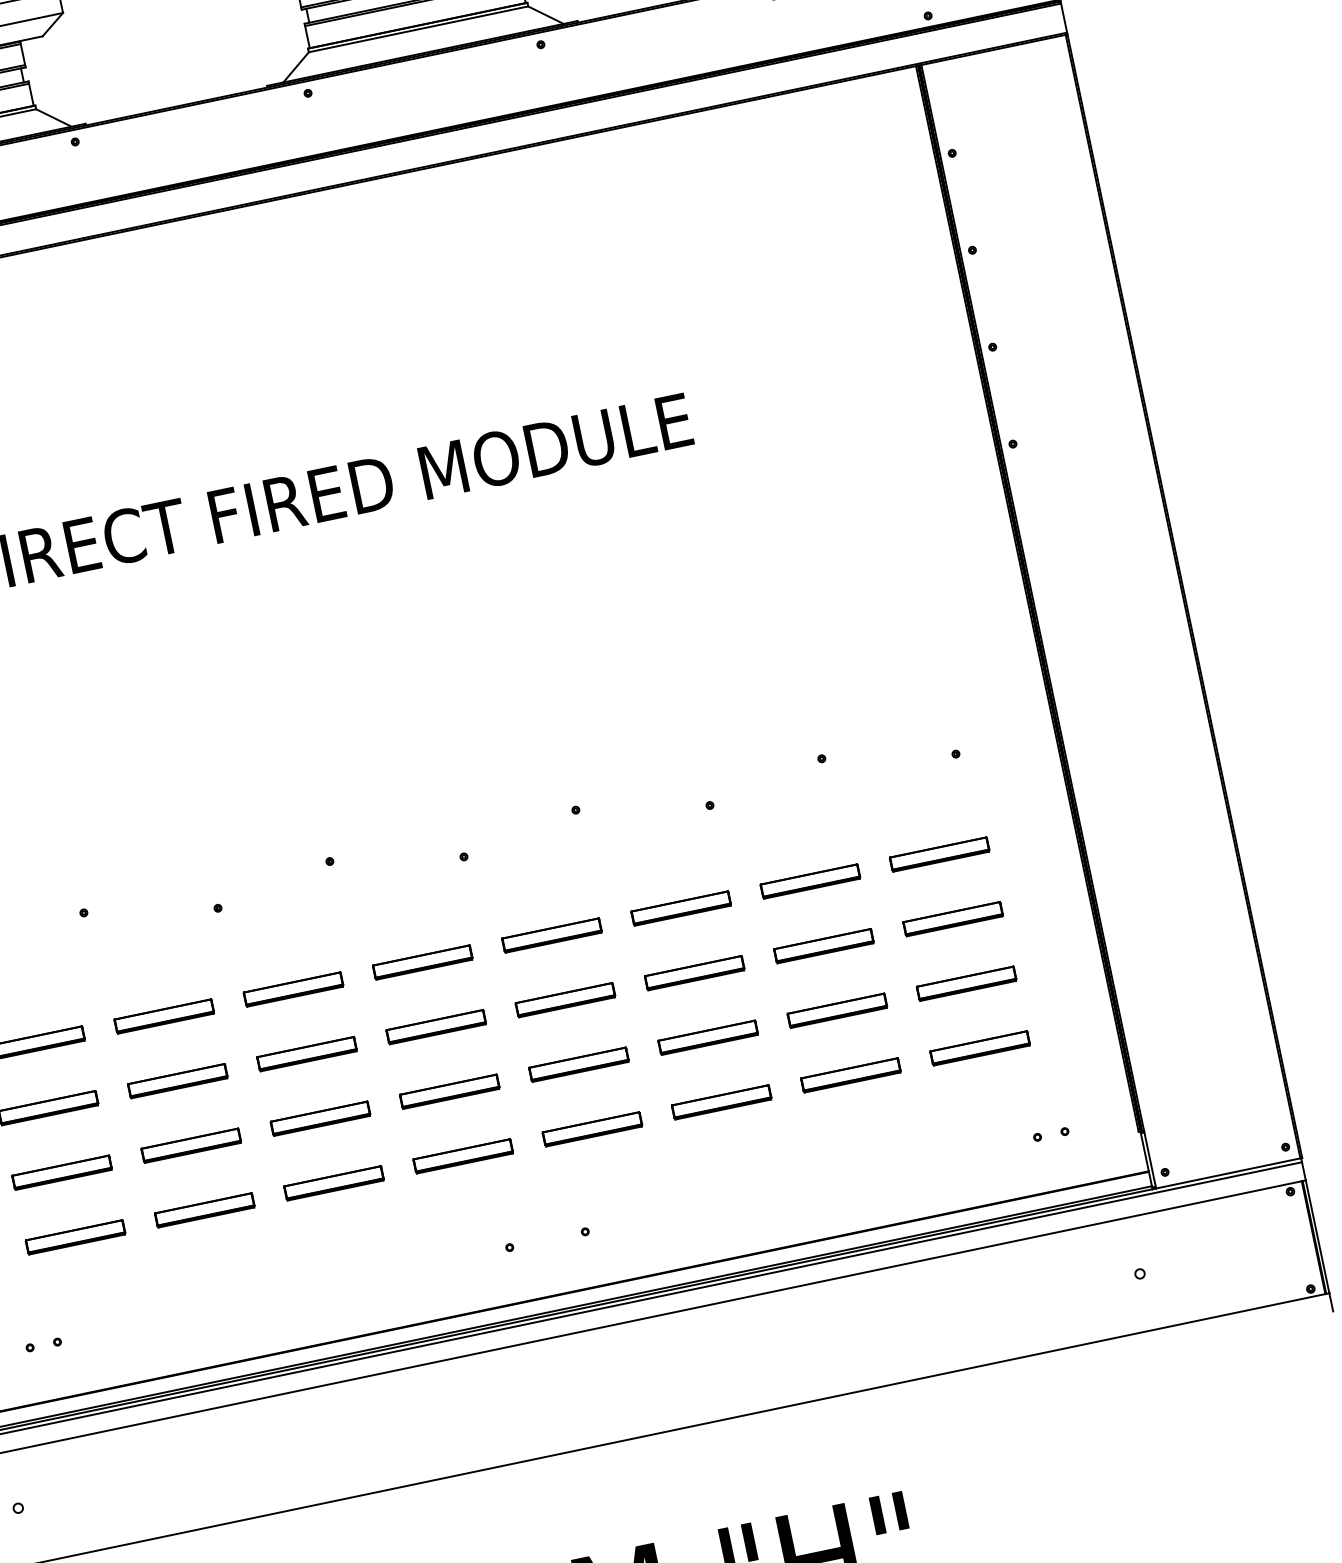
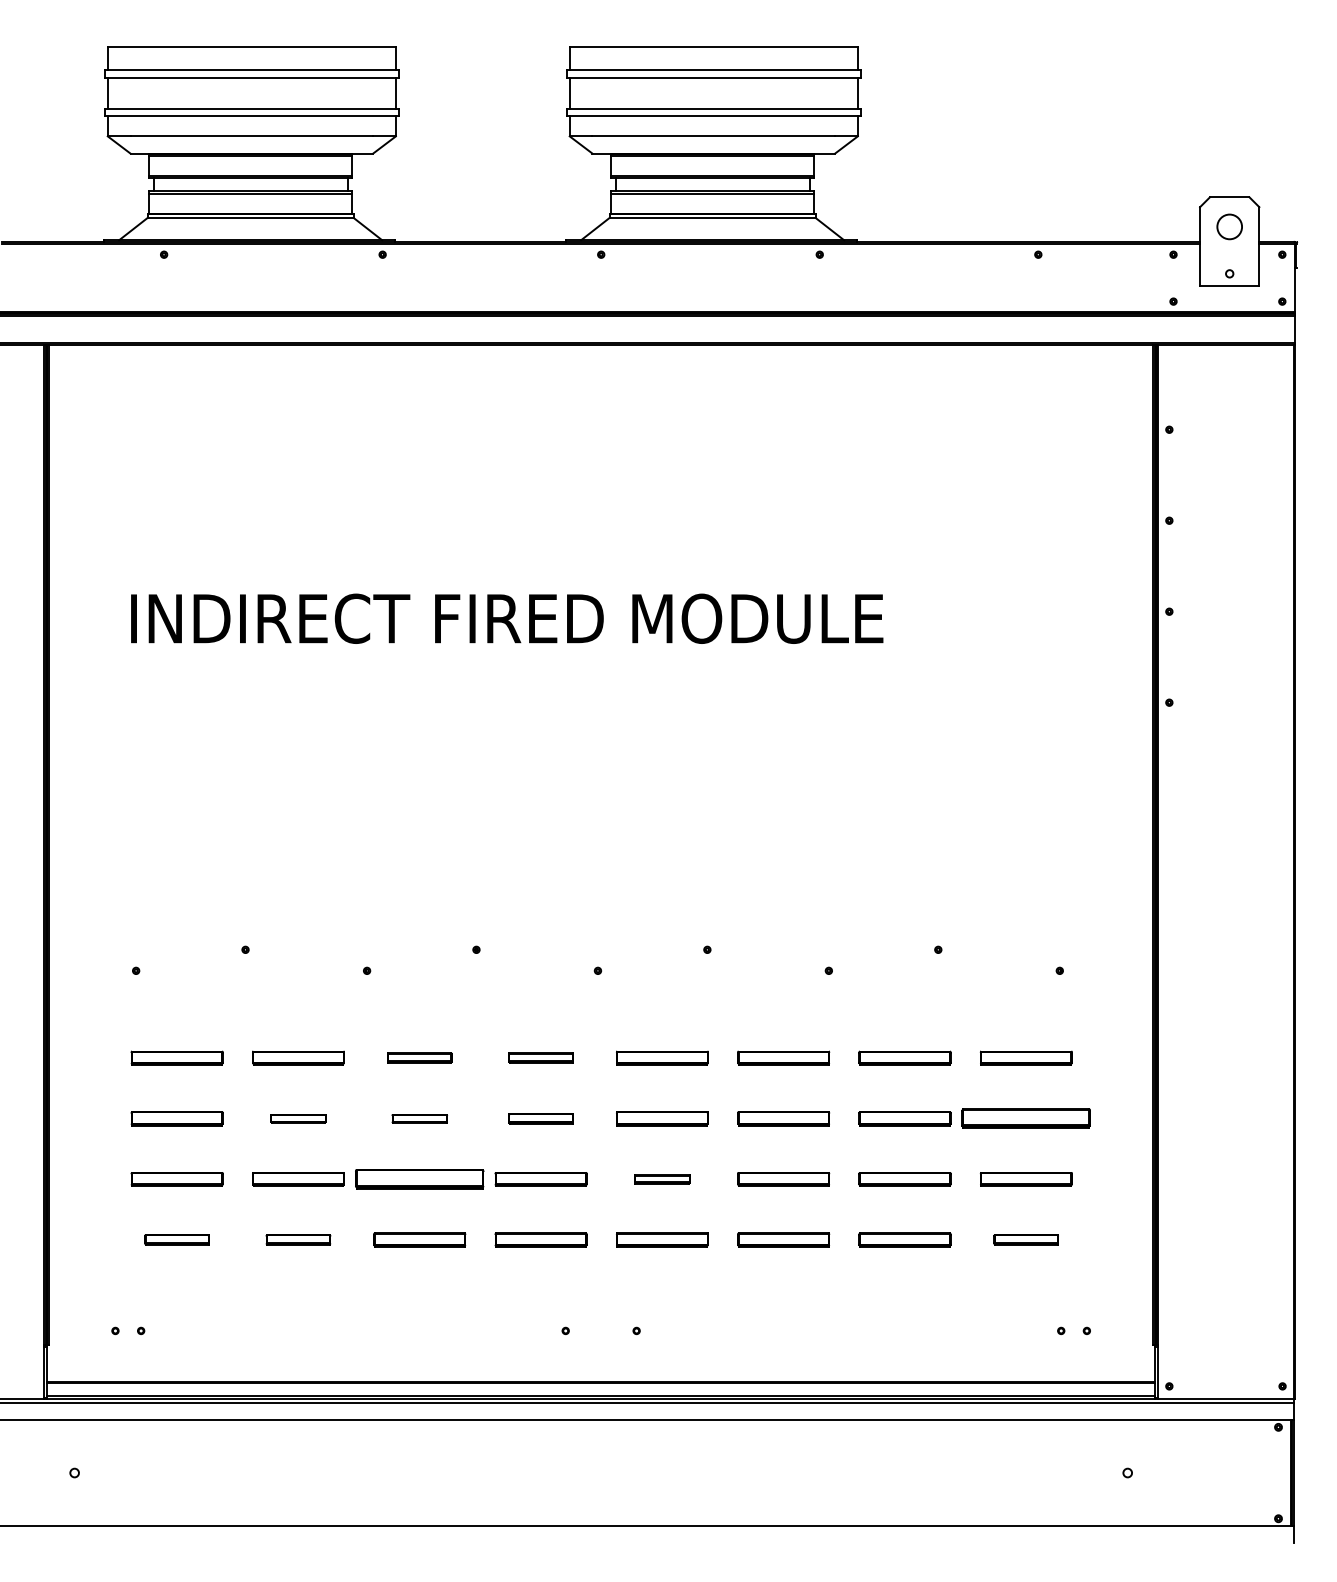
part: (953, 918) -> (1026, 1118), size x1.4
part: (422, 961) -> (540, 1057), size x0.7
part: (293, 988) -> (419, 1057), size x0.7
part: (435, 1026) -> (540, 1118), size x0.7
part: (979, 1047) -> (1025, 1239), size x0.7
part: (306, 1053) -> (419, 1118), size x0.6
part: (579, 1064) -> (662, 1179), size x0.6
part: (177, 1080) -> (298, 1118), size x0.6
part: (320, 1118) -> (419, 1179), size x1.4
part: (204, 1209) -> (298, 1239), size x0.7
part: (74, 1236) -> (176, 1239), size x0.7

